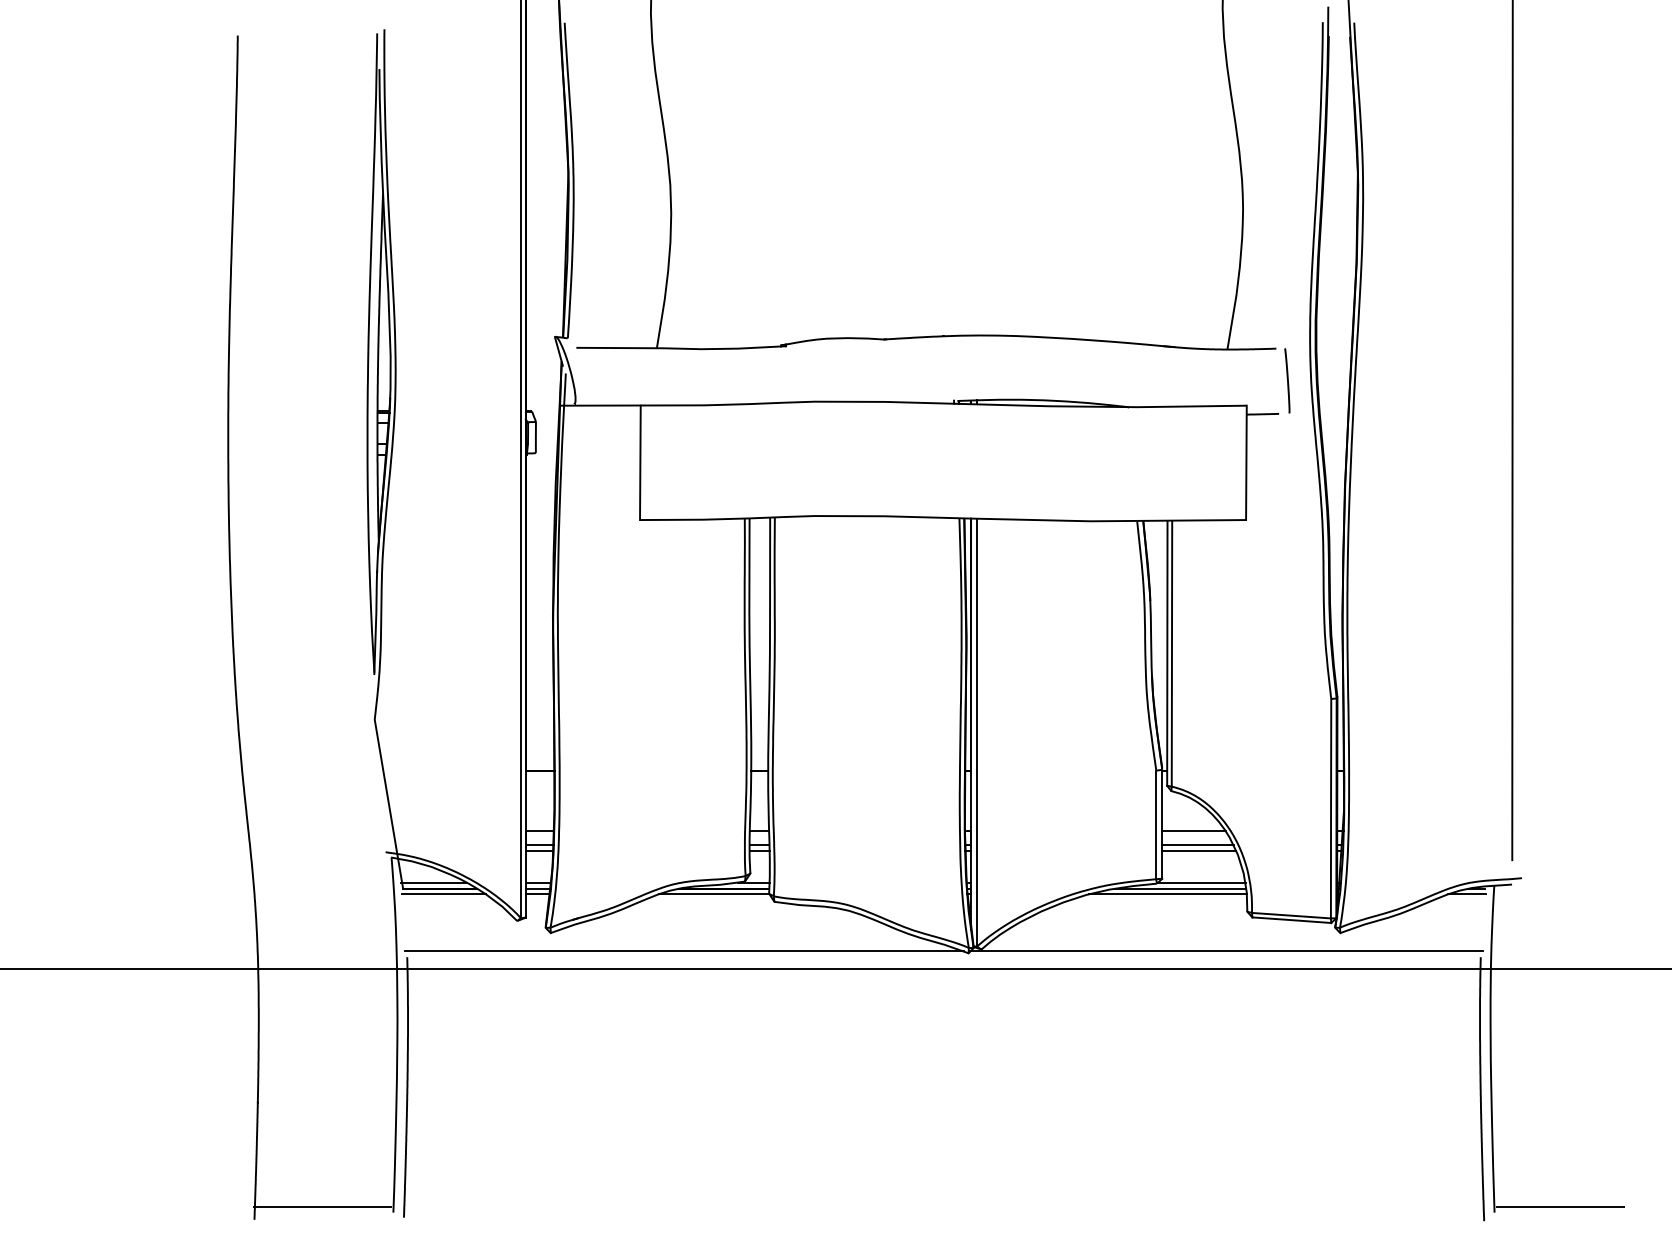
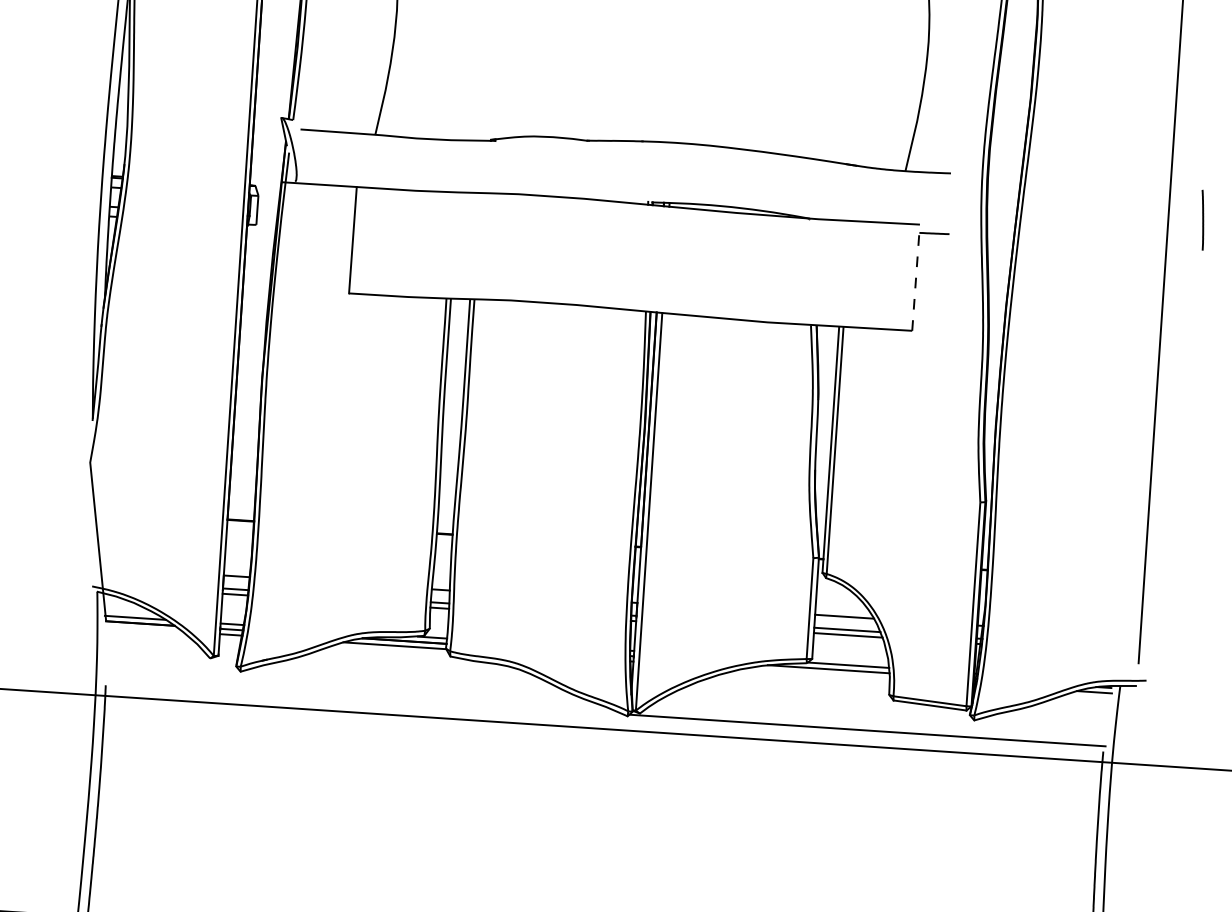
line: (1287, 380) -> (1202, 219), moved
line: (1246, 462) -> (916, 277), solid -> dashed
line: (443, 894) -> (143, 629), removed
line: (1167, 894) -> (816, 673), removed
line: (684, 951) -> (363, 697), removed

